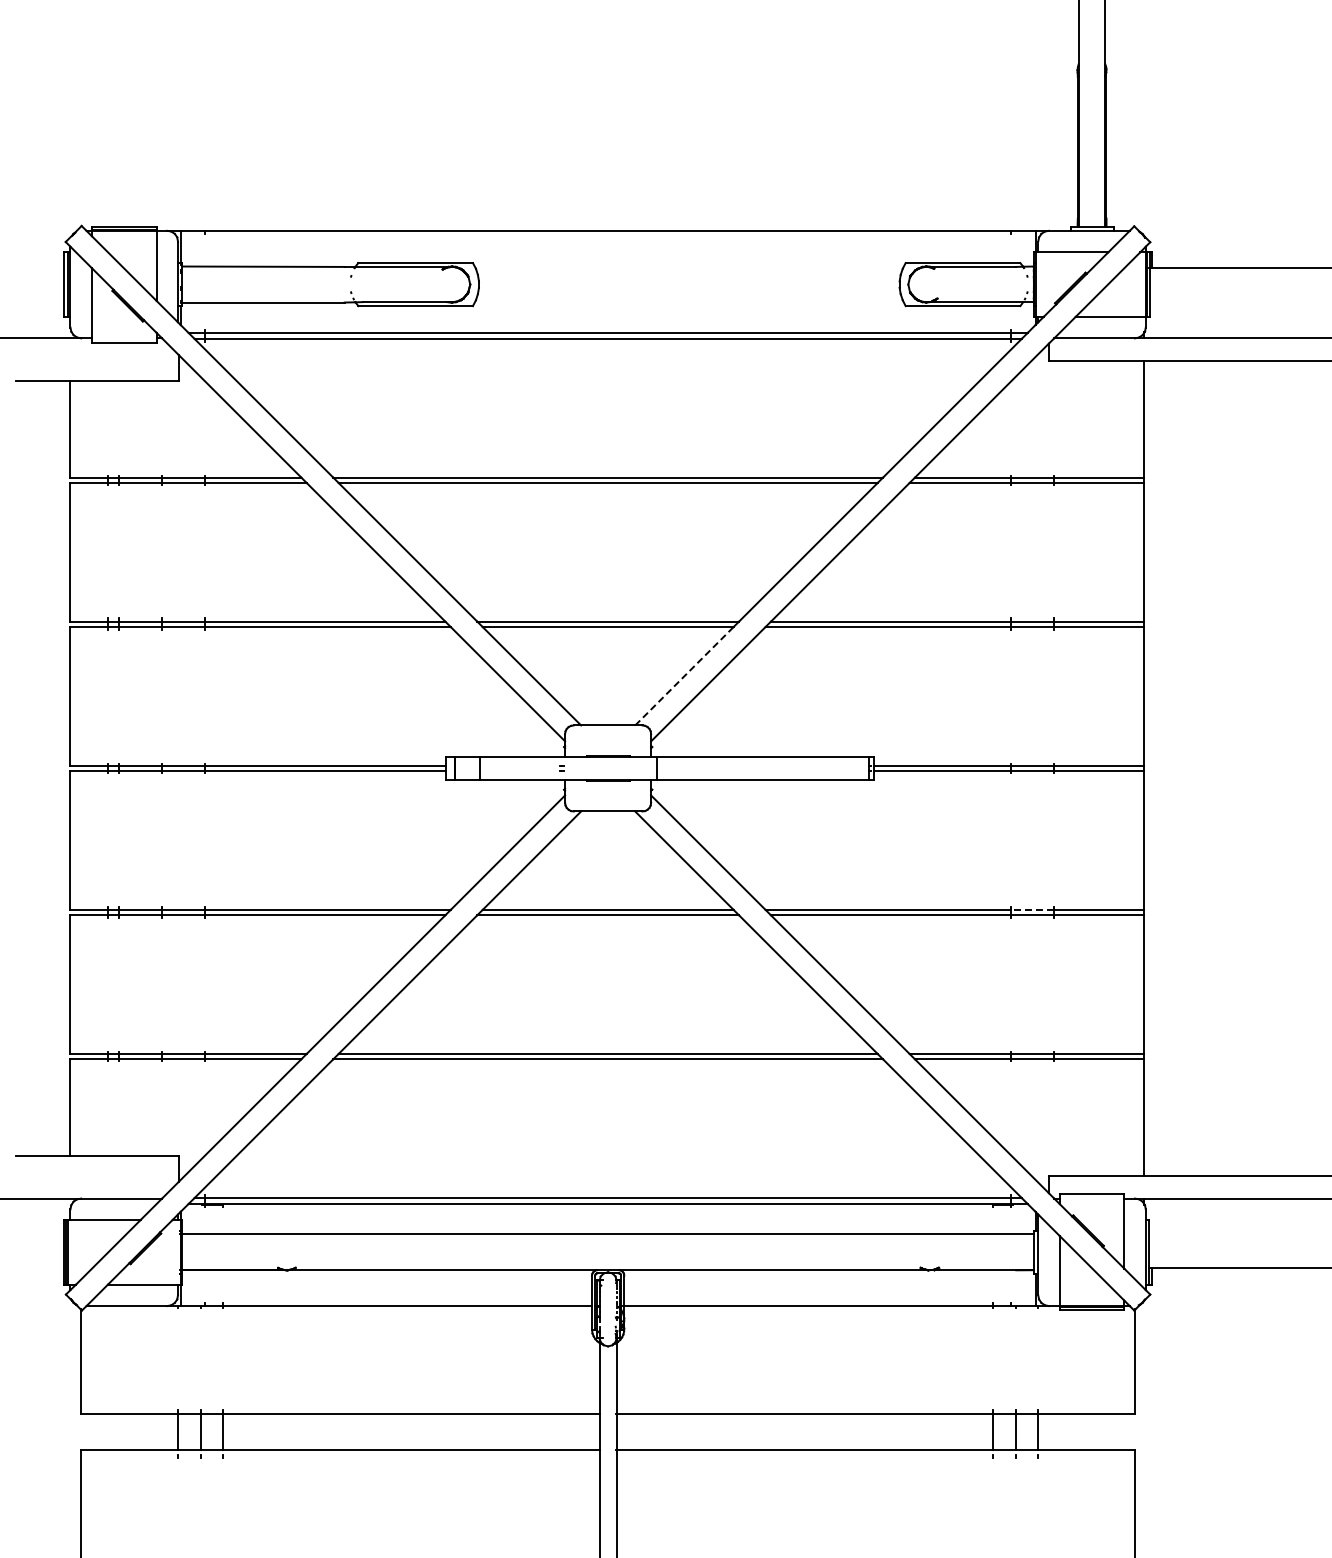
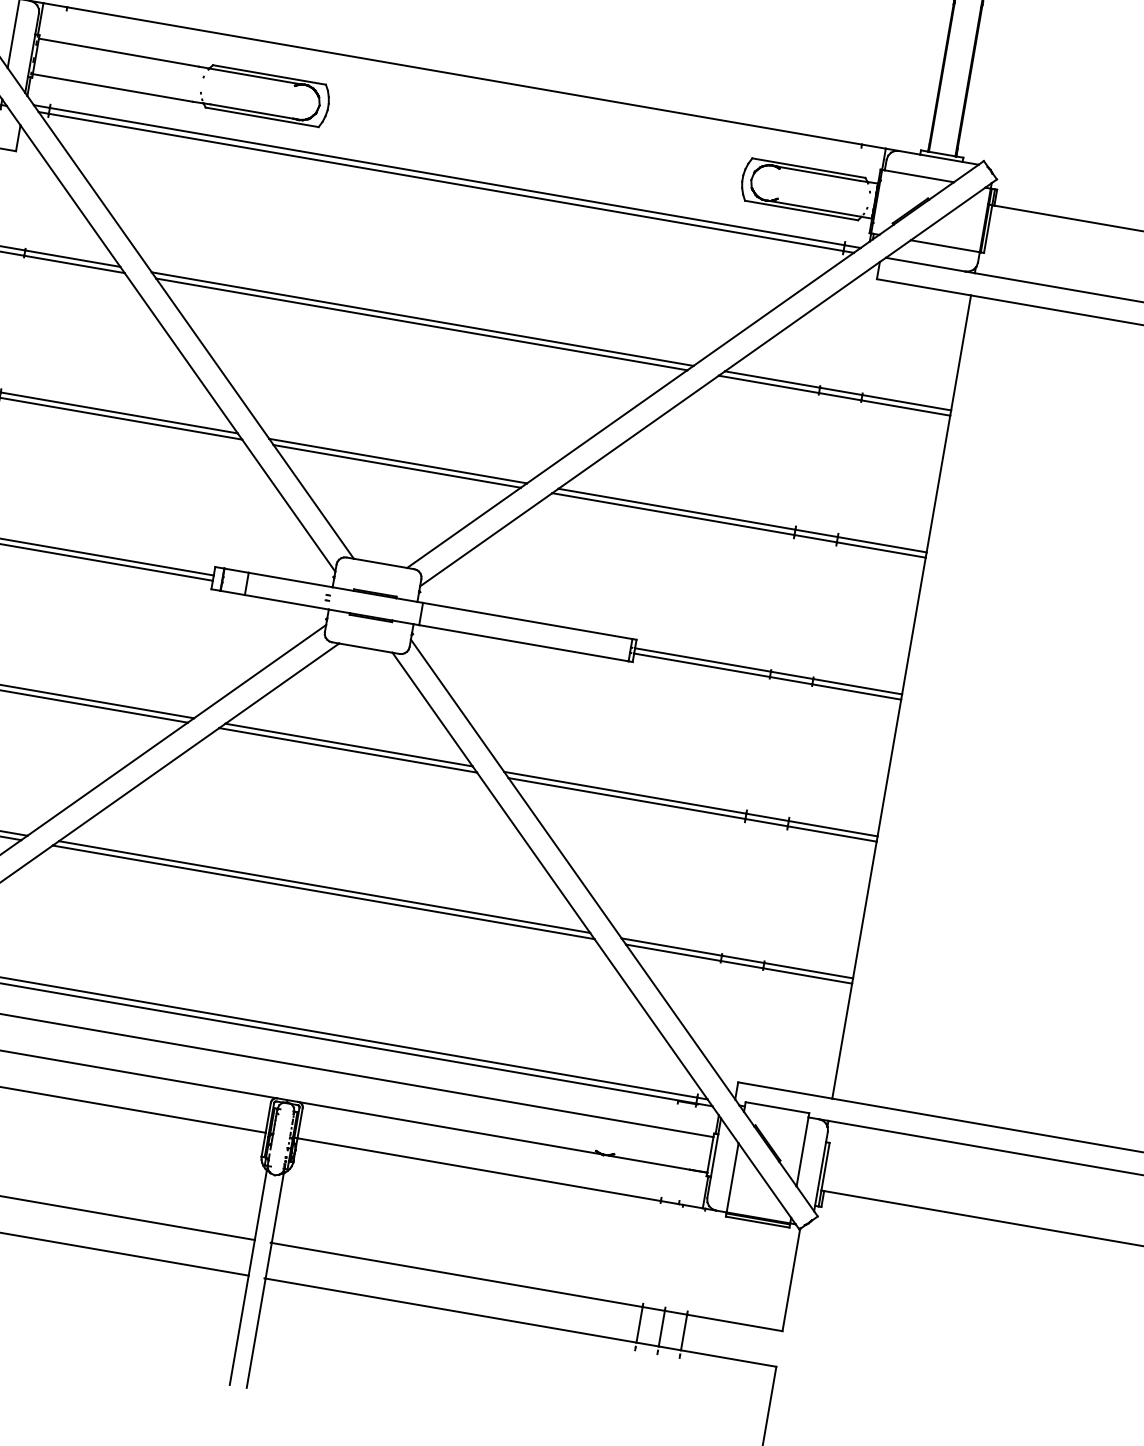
line: (684, 676) -> (464, 528), dashed -> solid
line: (1032, 909) -> (767, 816), dashed -> solid

